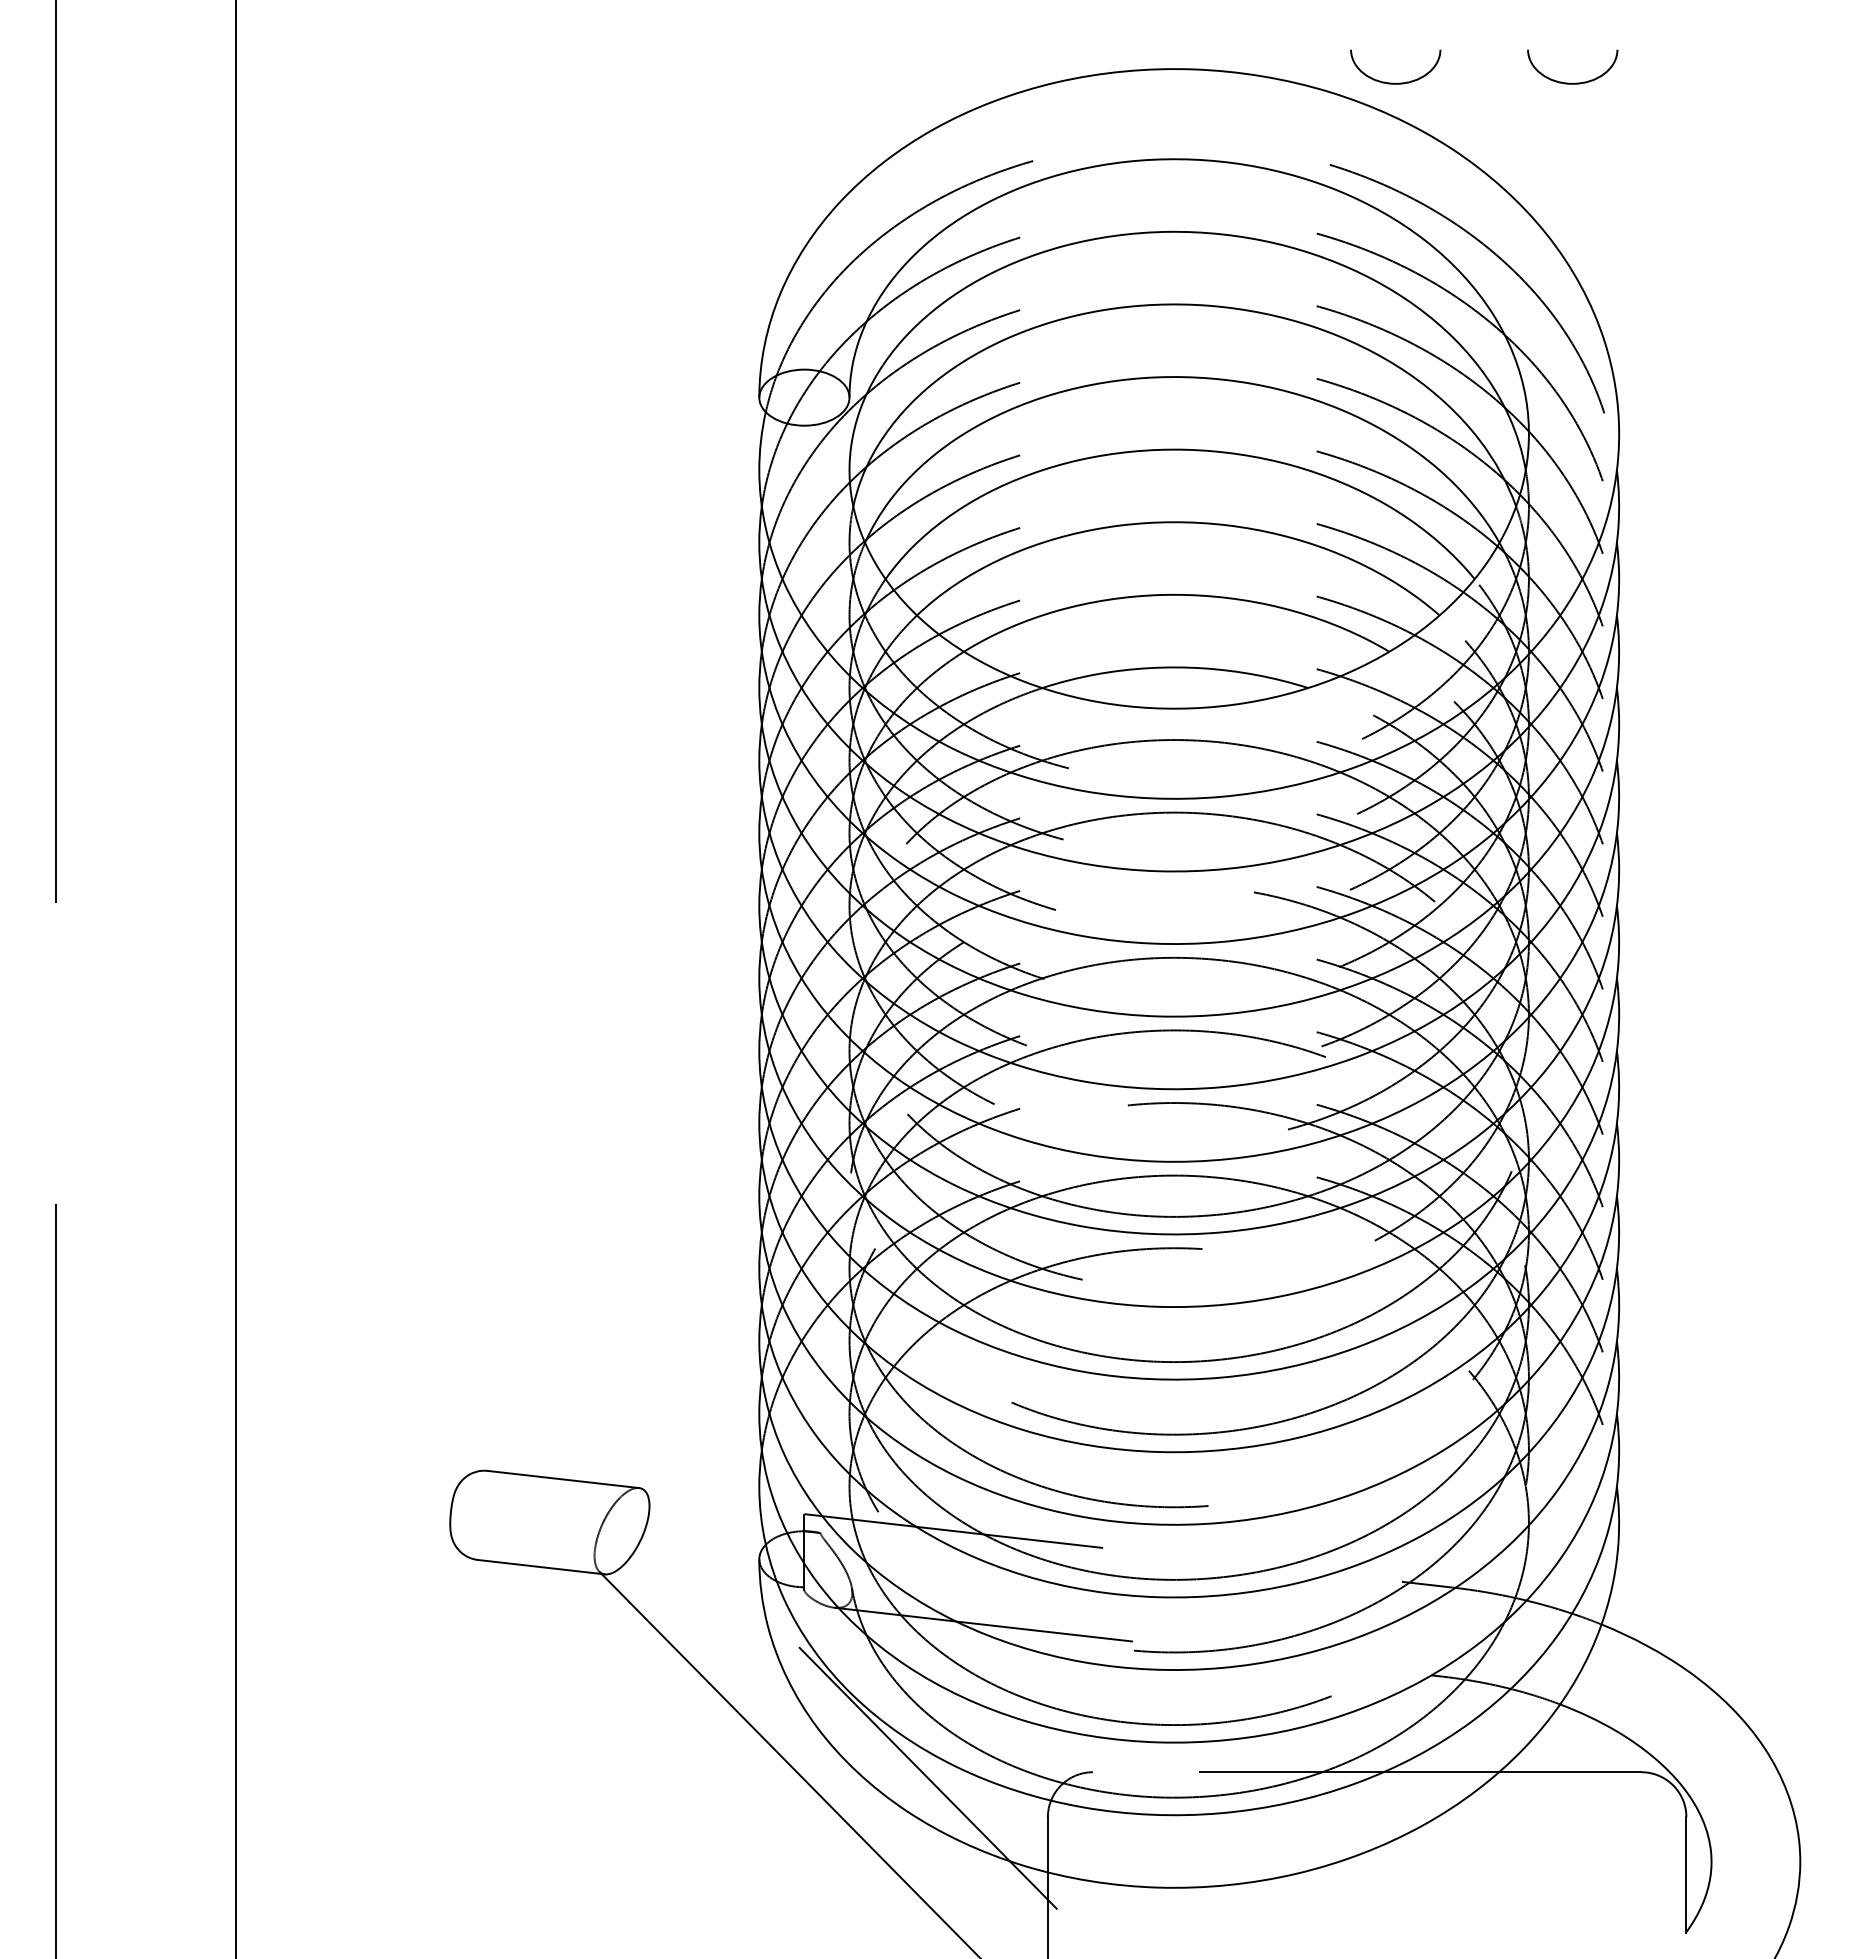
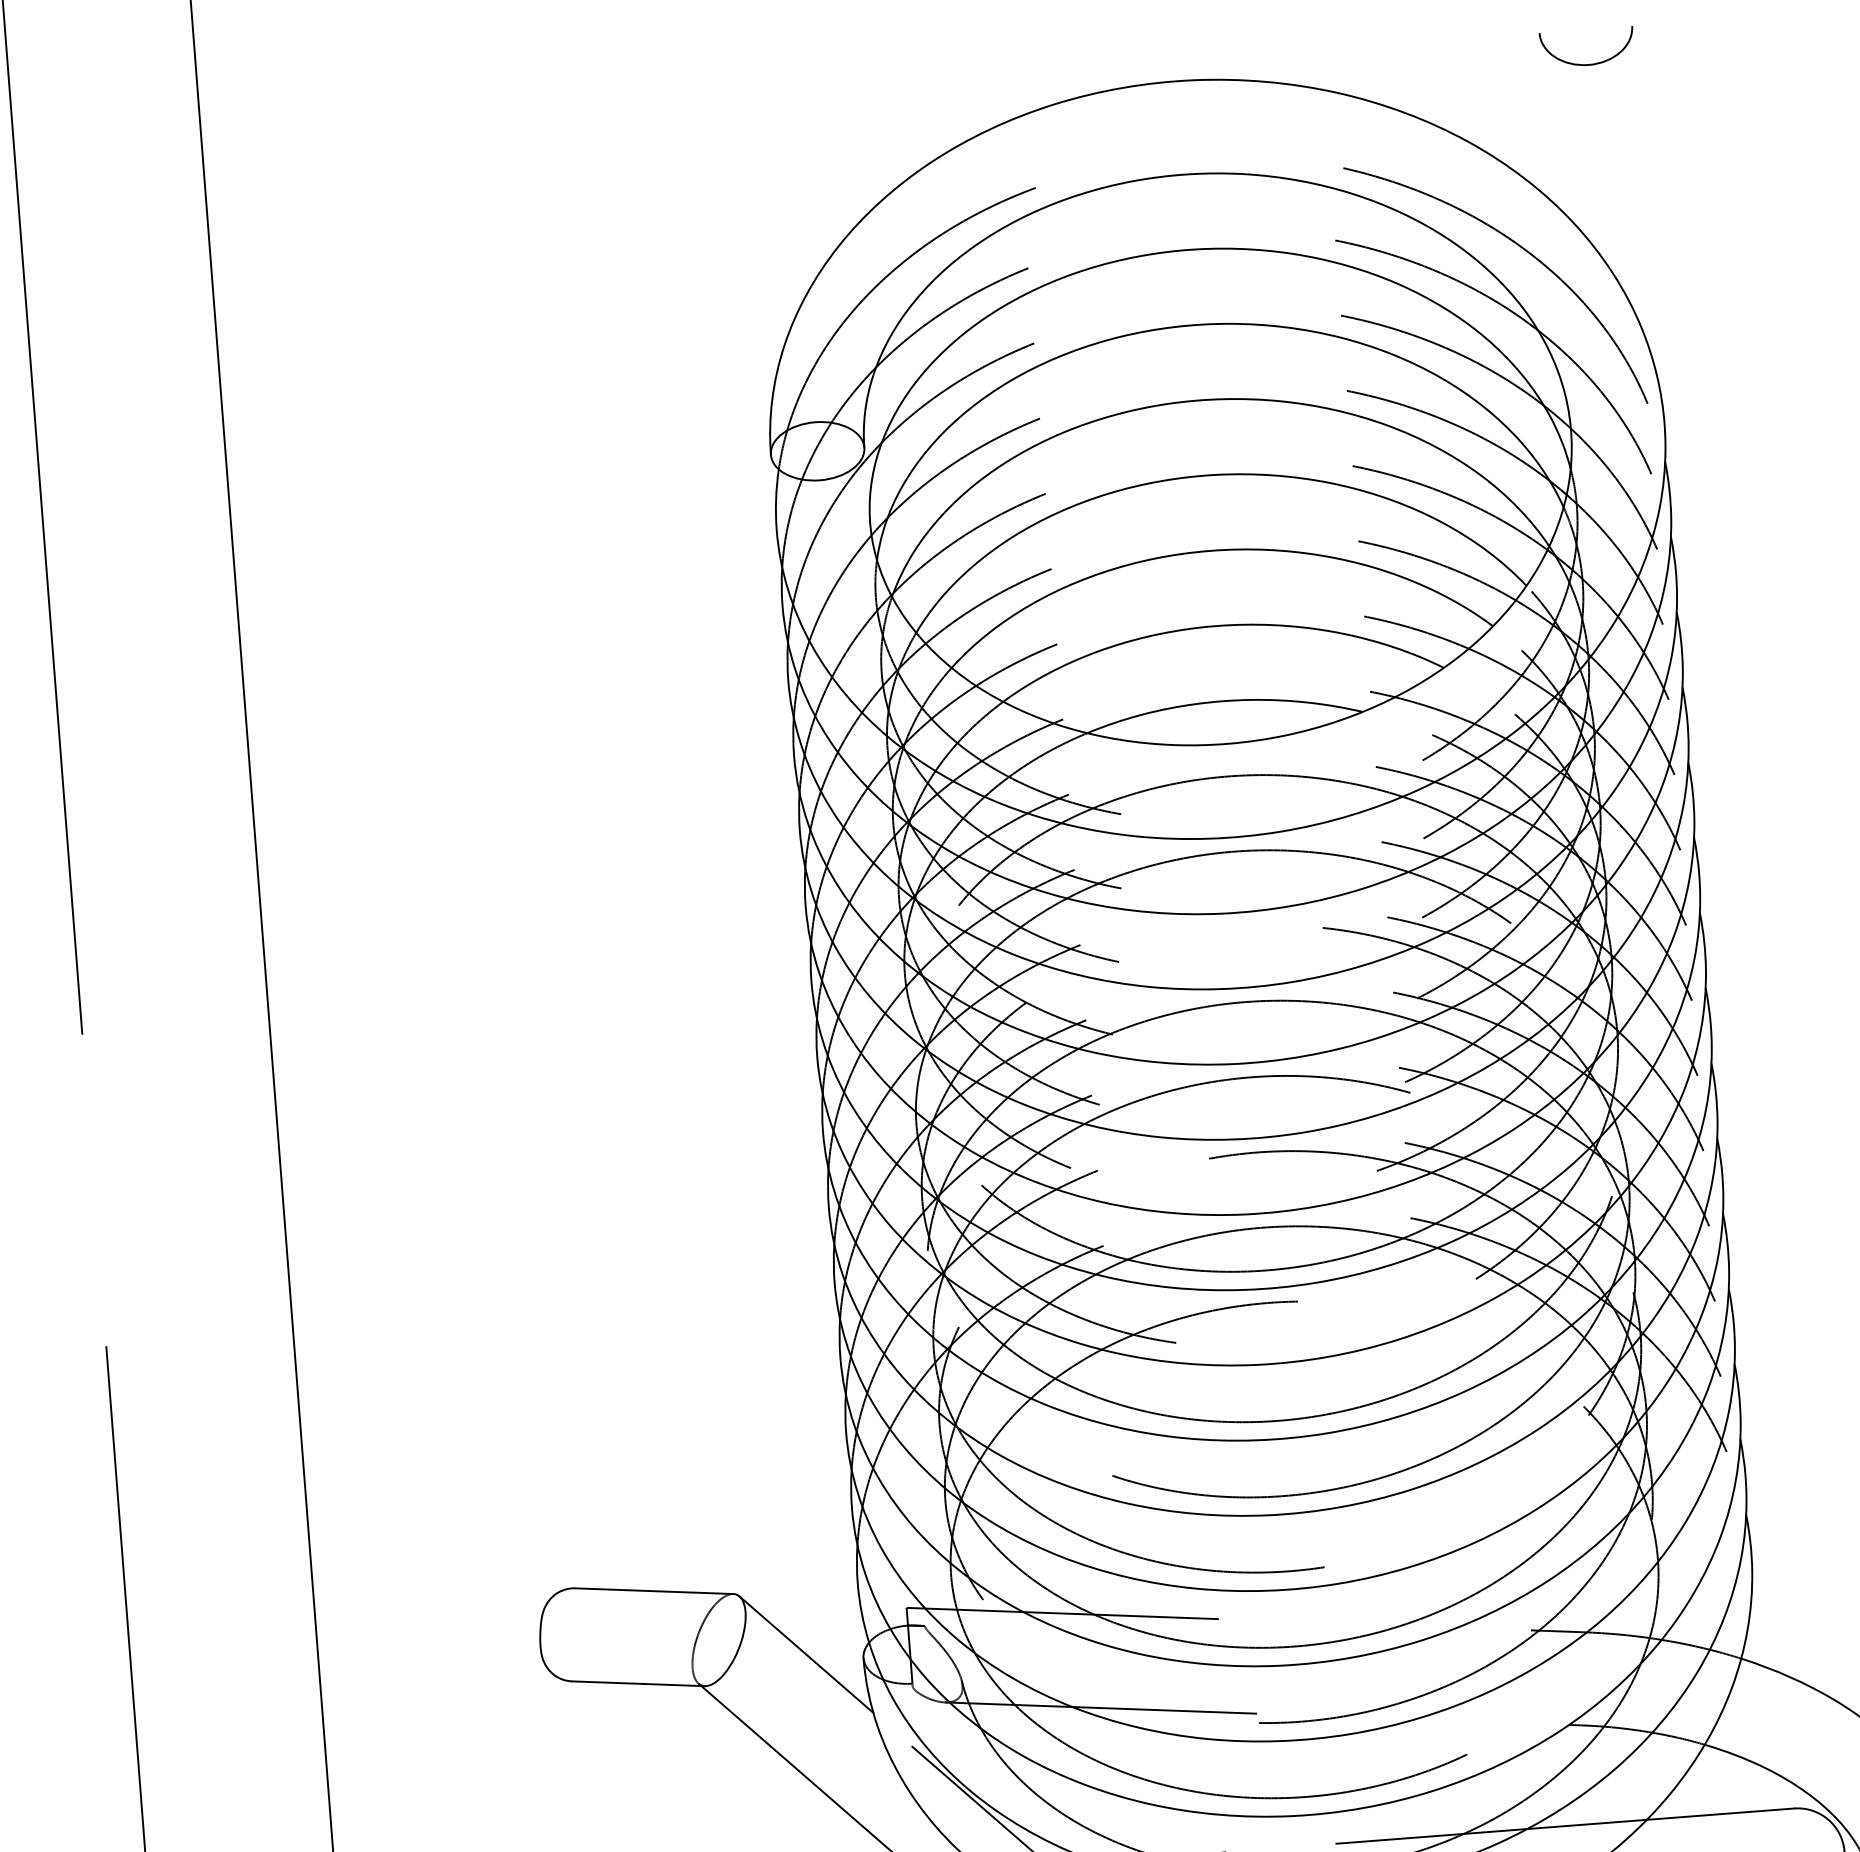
curve: (1394, 82) -> (1403, 77), removed
line: (704, 1551) -> (806, 1654), added

